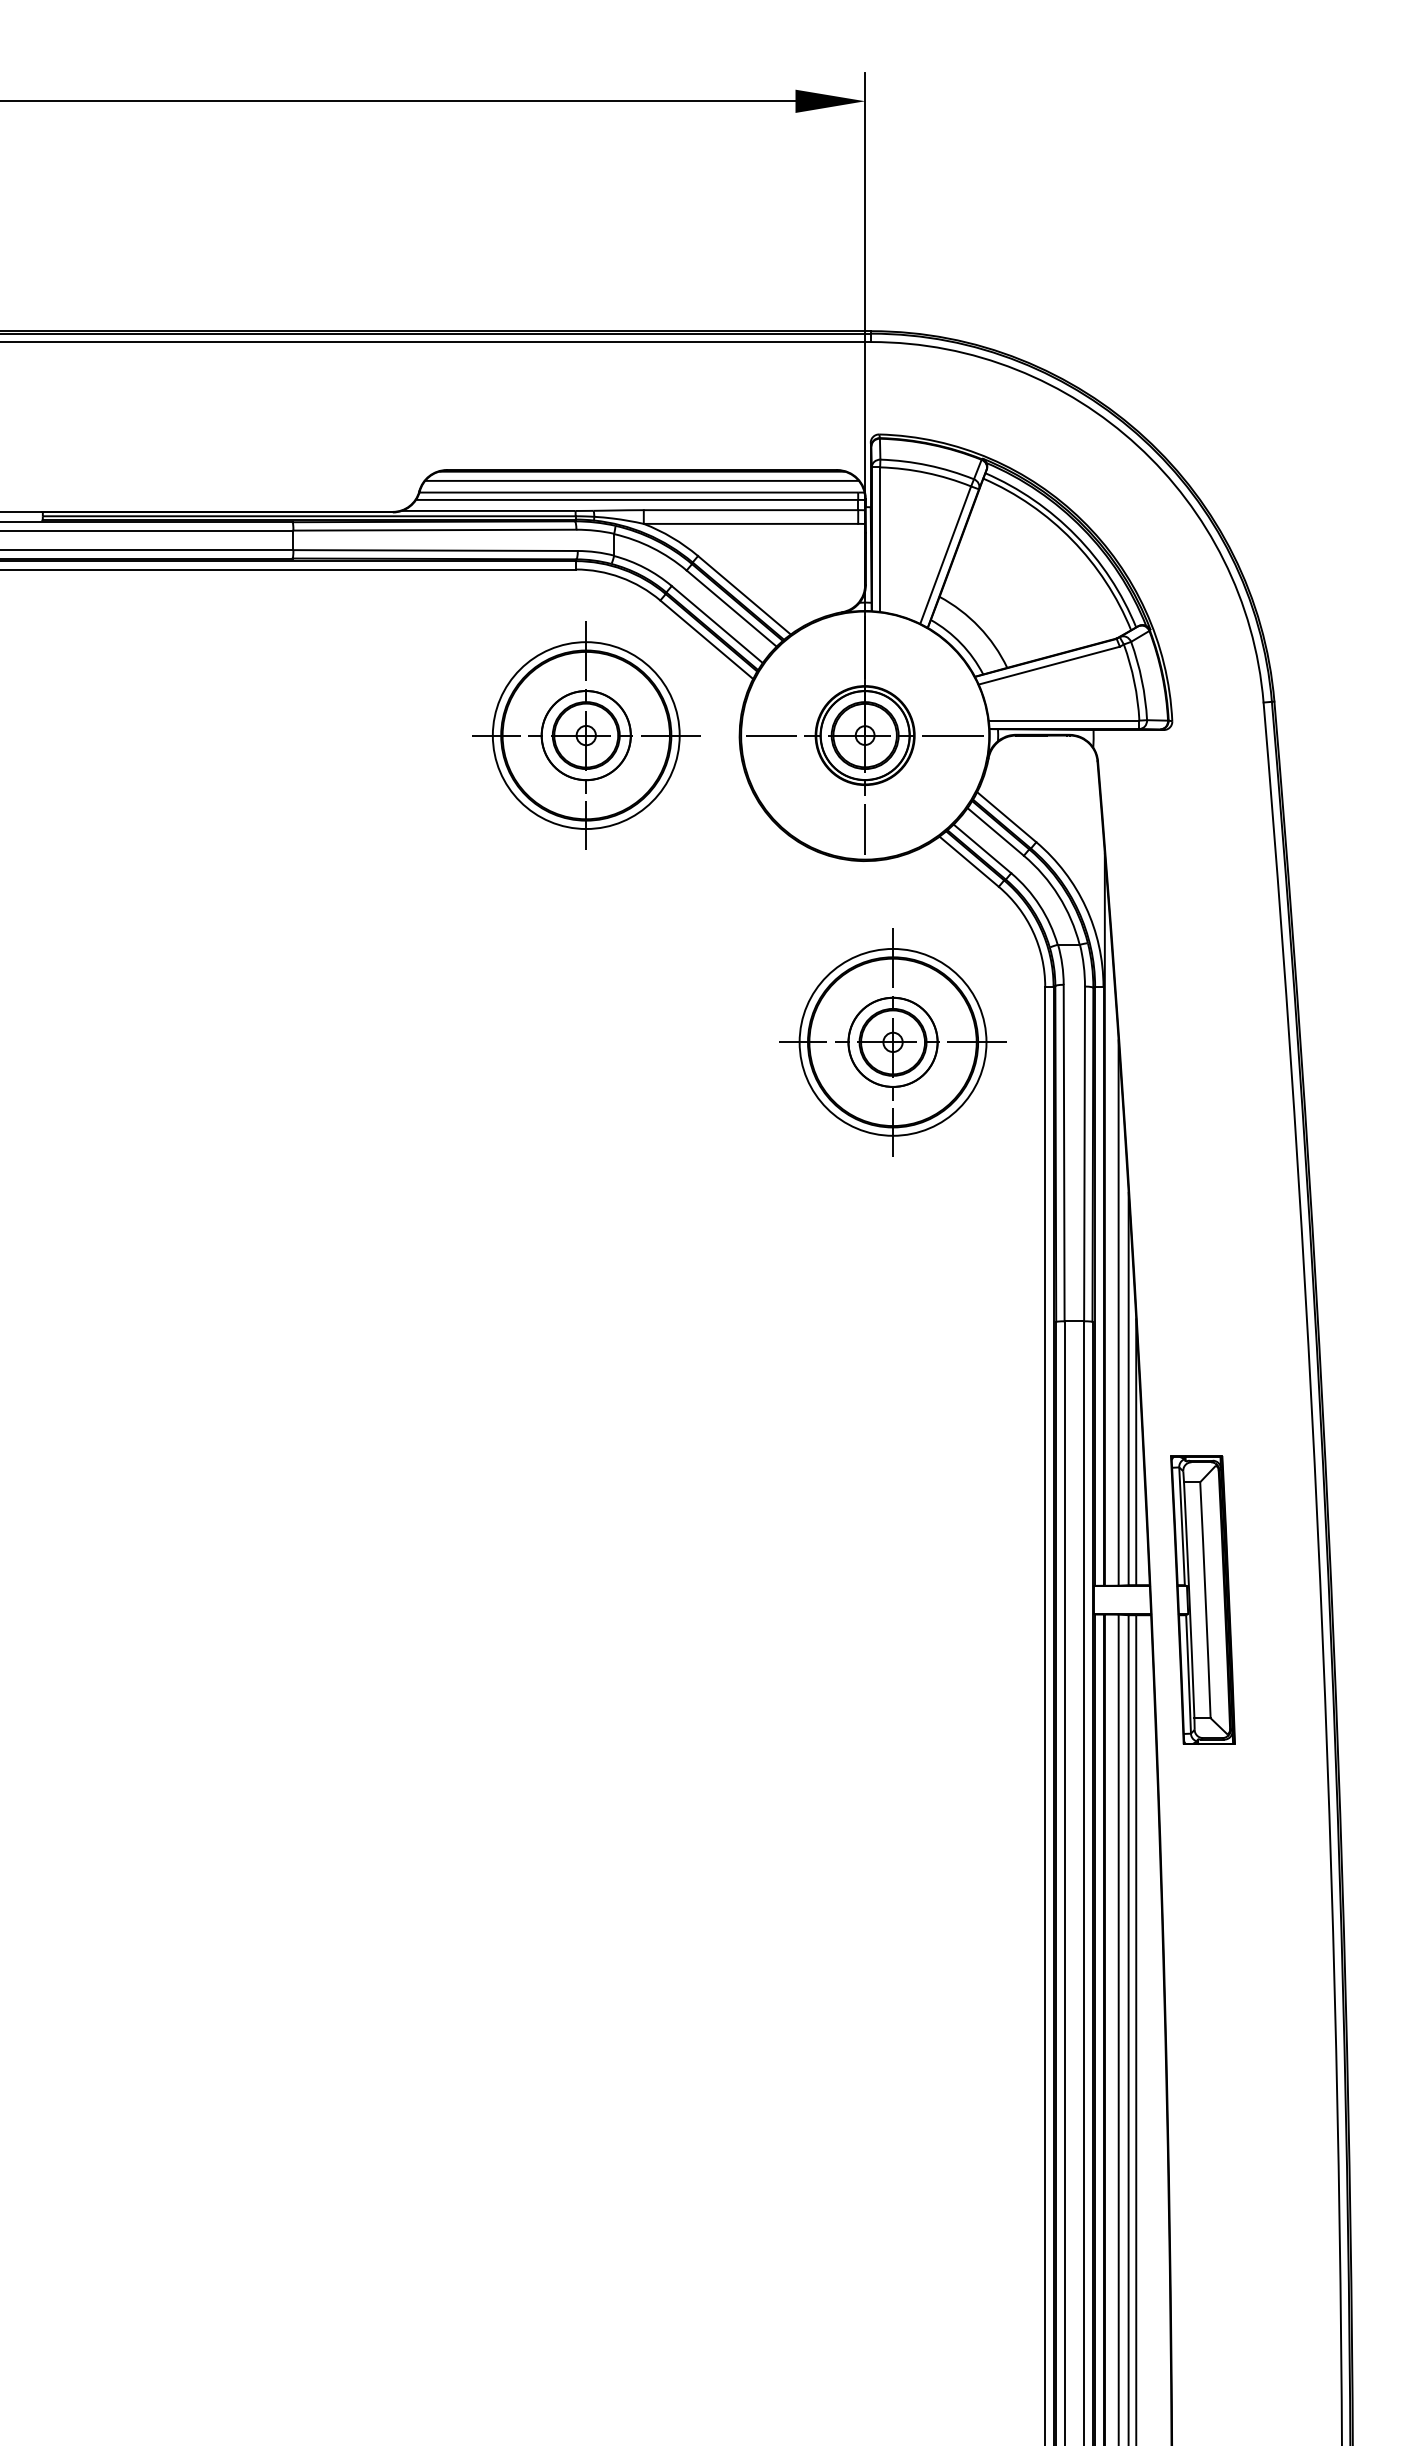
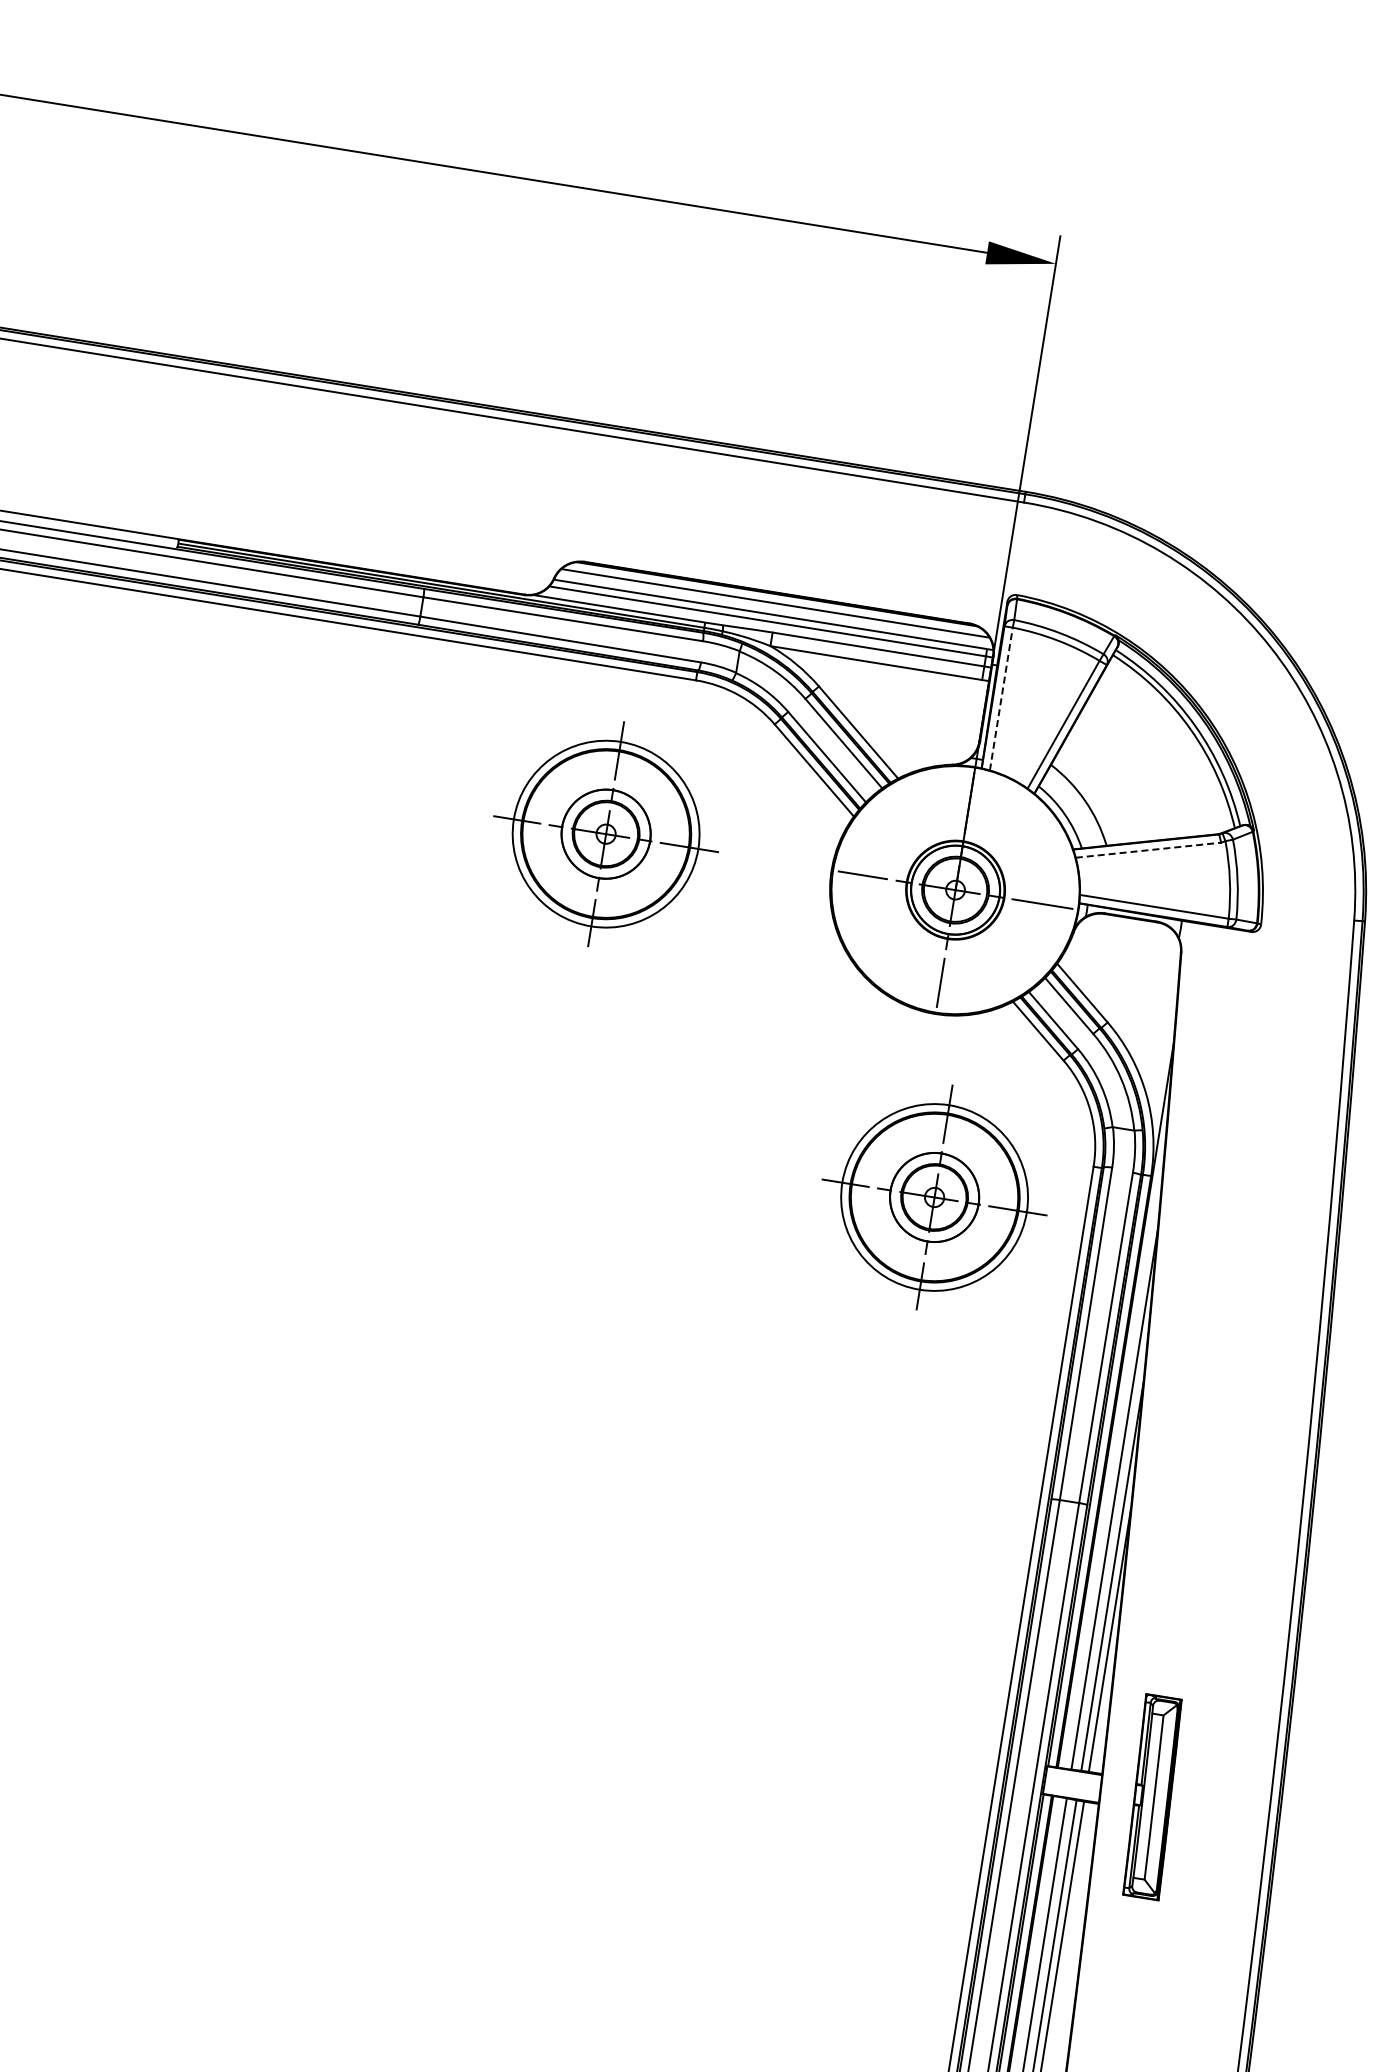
line: (880, 539) -> (1001, 698), solid -> dashed
line: (1049, 665) -> (1148, 850), solid -> dashed
part: (586, 735) -> (606, 834), moved
part: (1202, 1599) -> (1152, 1796), size x0.7

